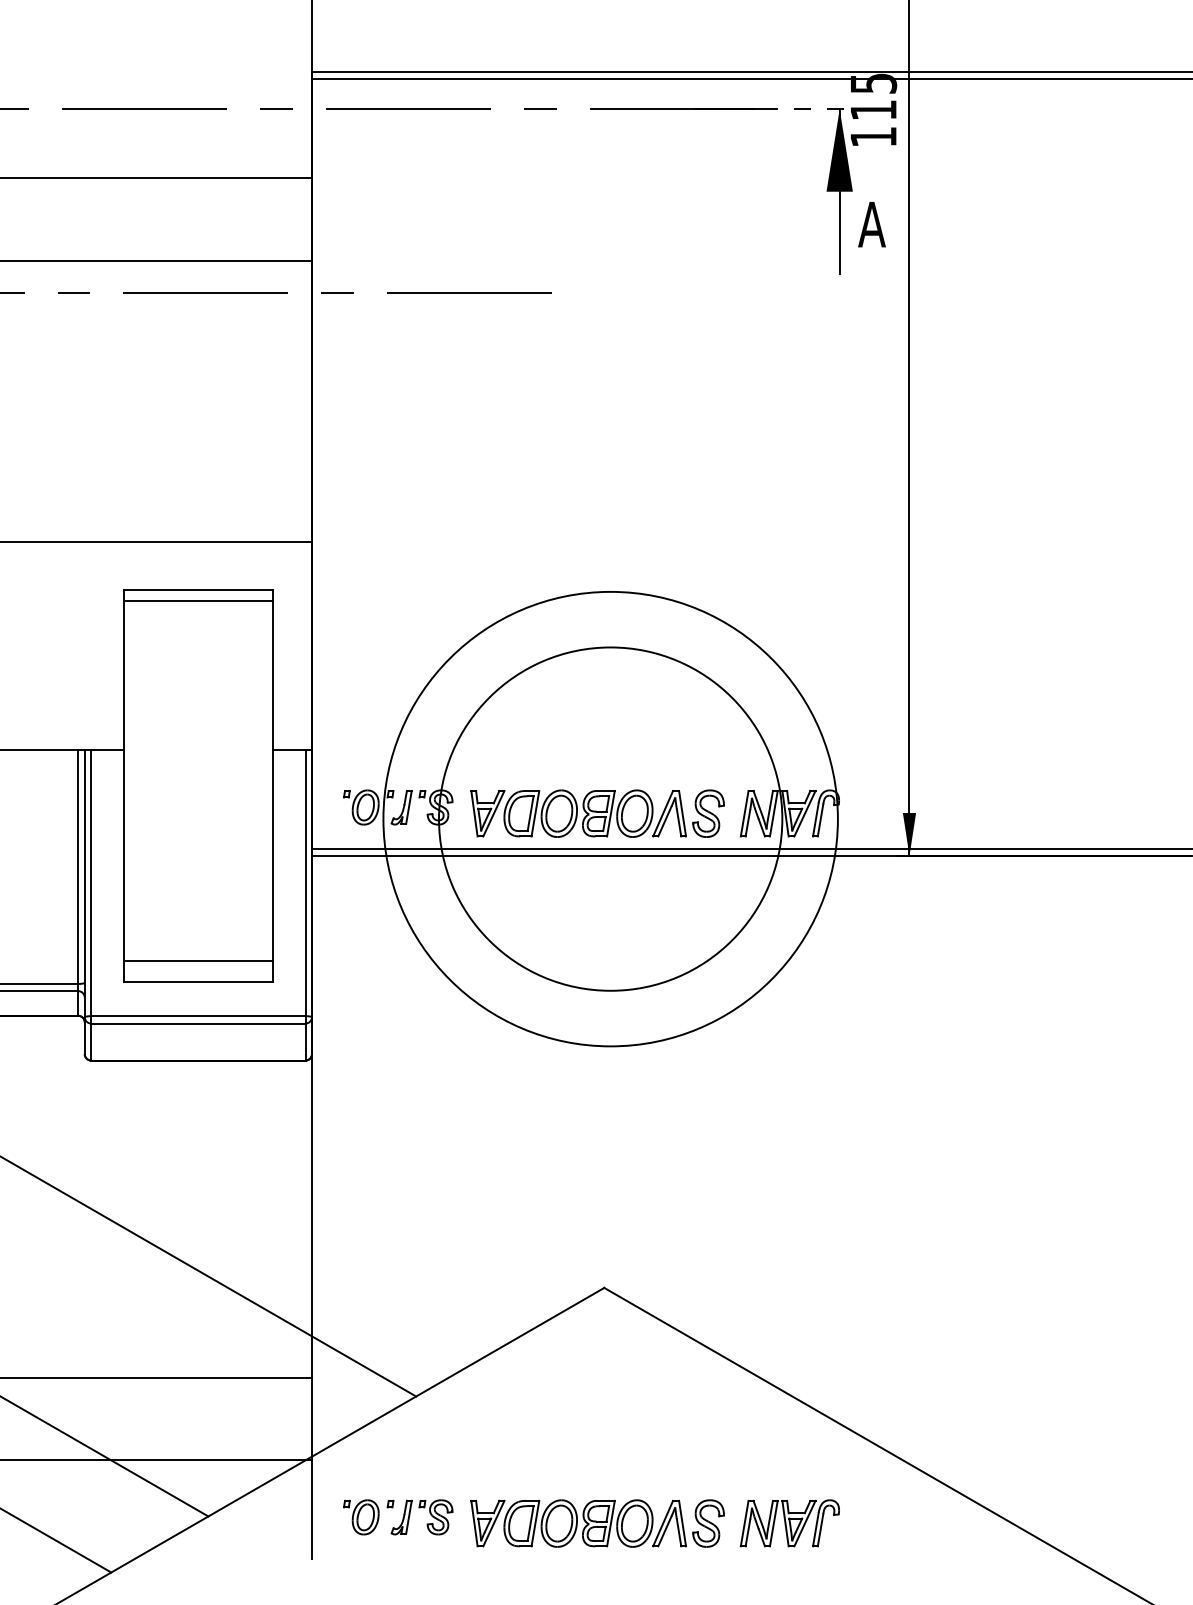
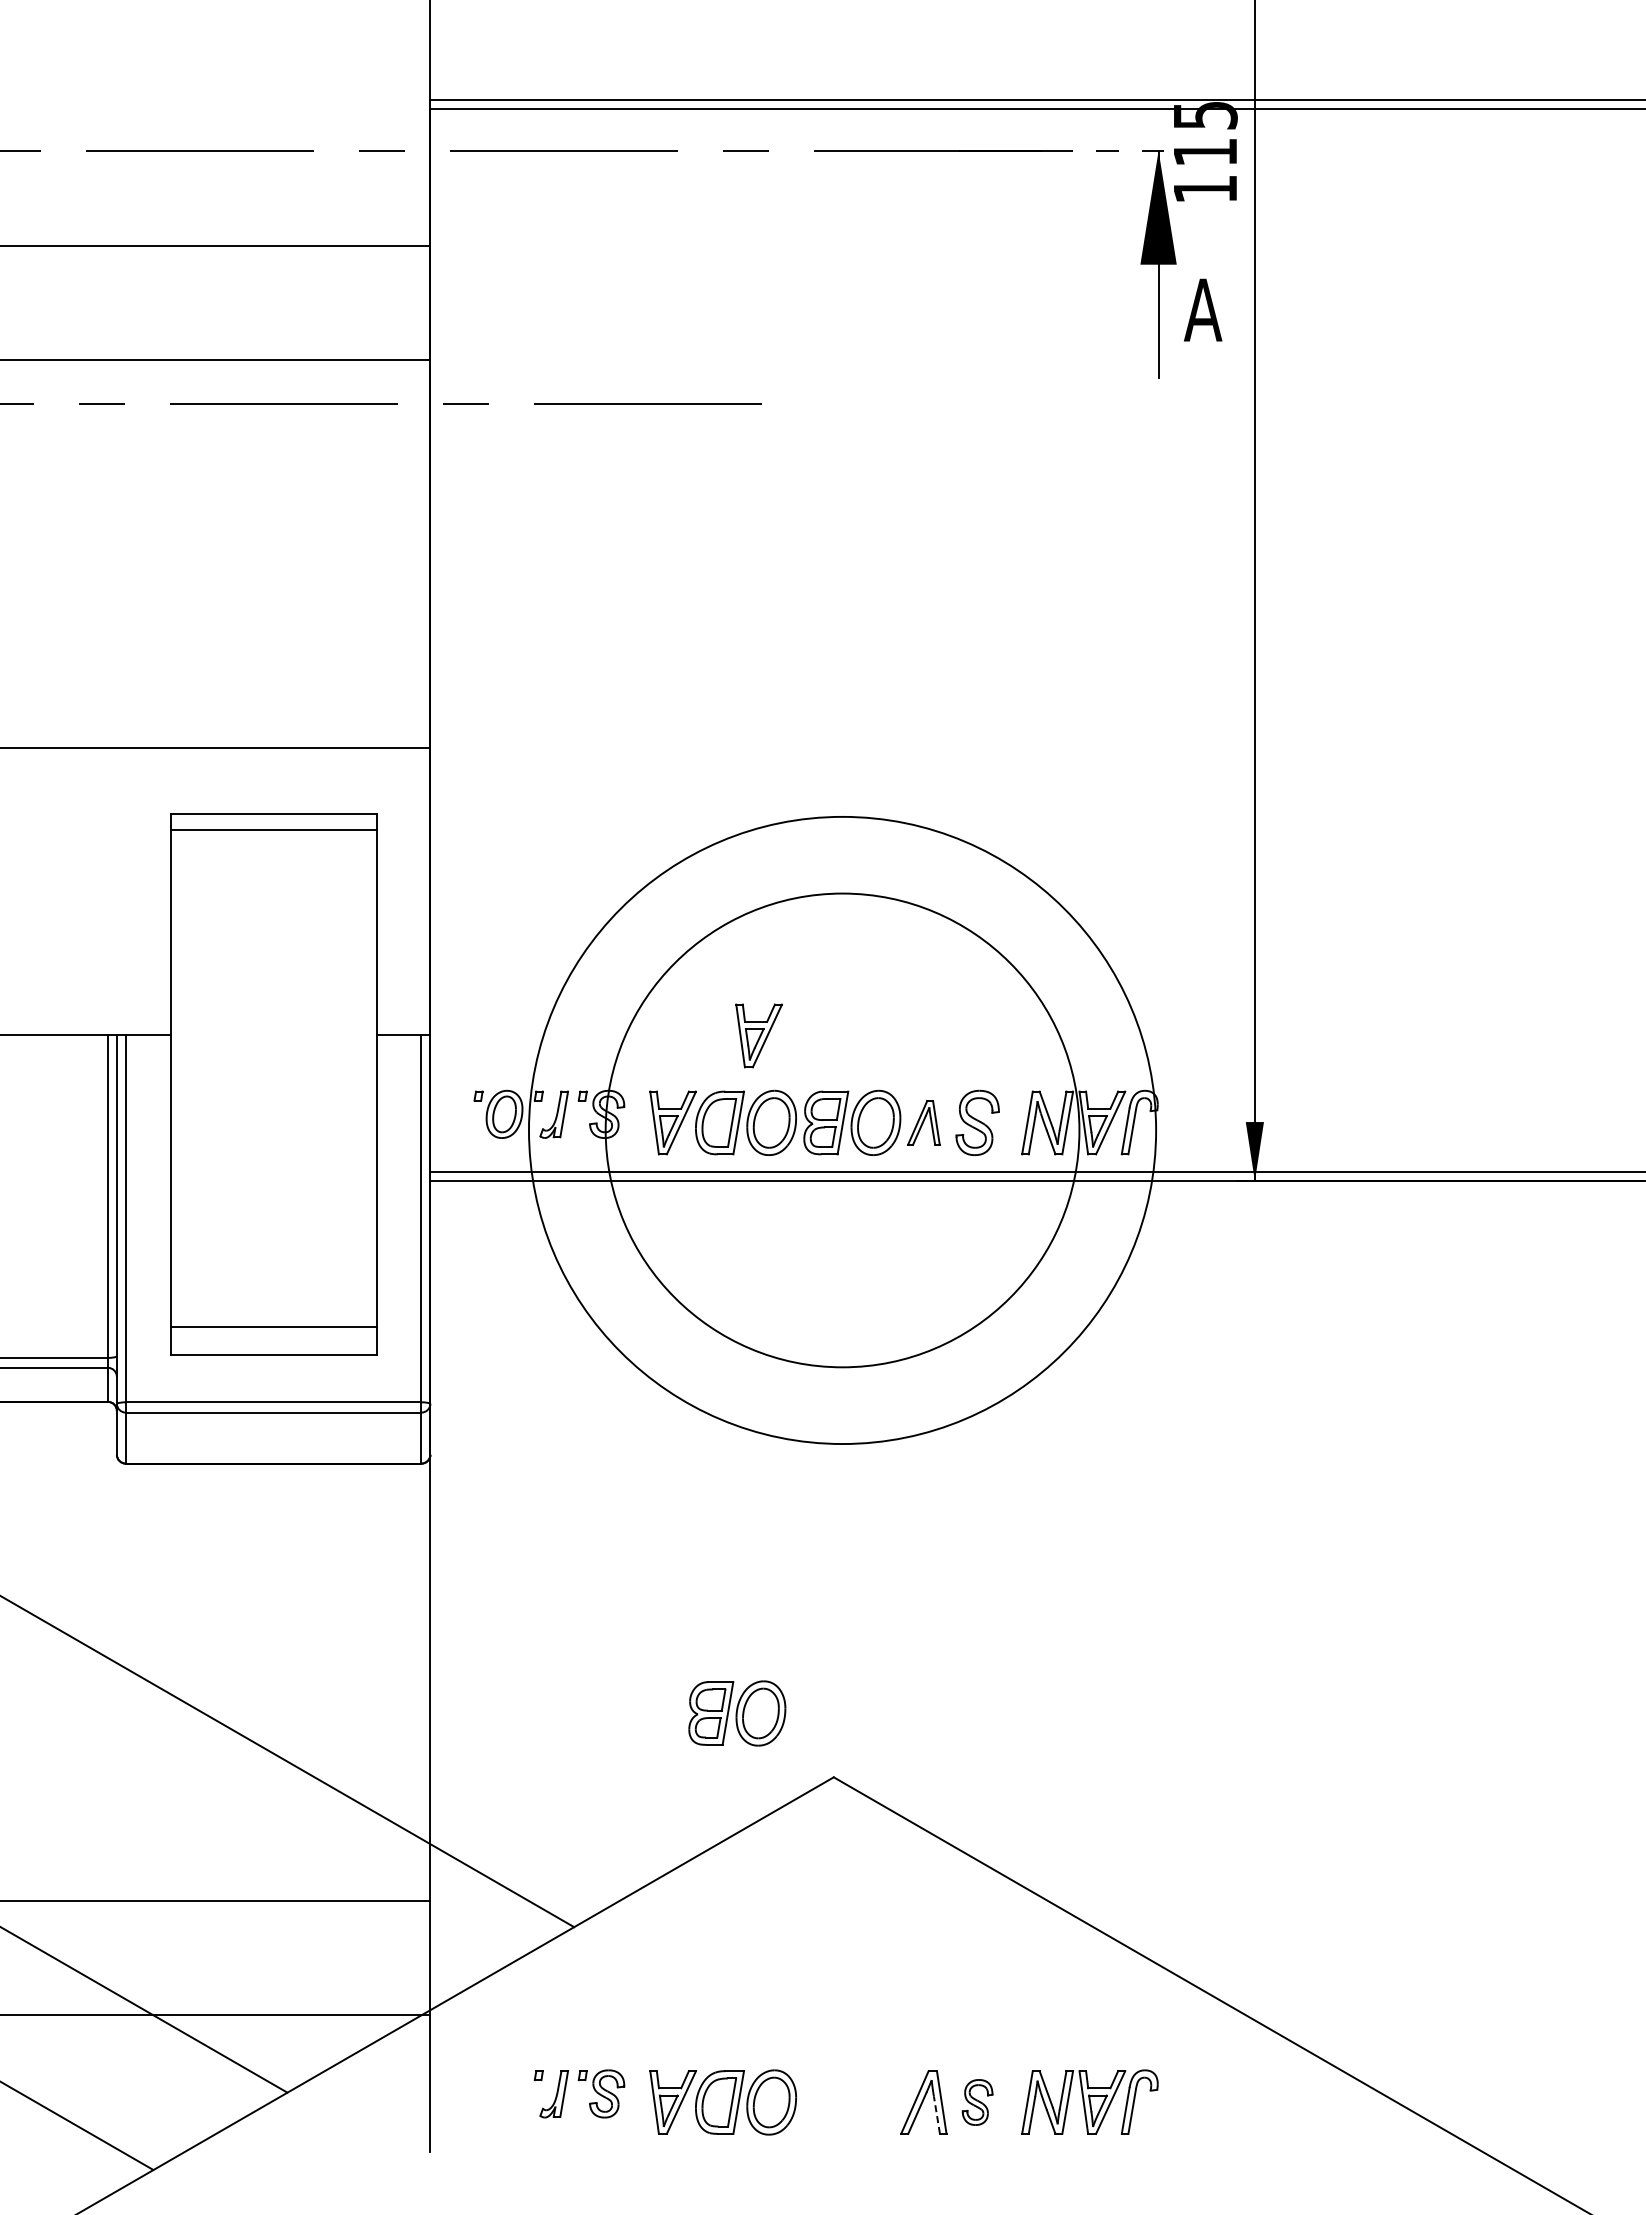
part: (549, 750) -> (758, 1035), added
part: (669, 813) -> (923, 1122), size x0.7
part: (361, 1517) -> (498, 2093), removed
part: (617, 1523) -> (737, 1713), moved
part: (708, 1523) -> (977, 2102), size x0.7
line: (678, 1532) -> (936, 2115), solid -> dashed

